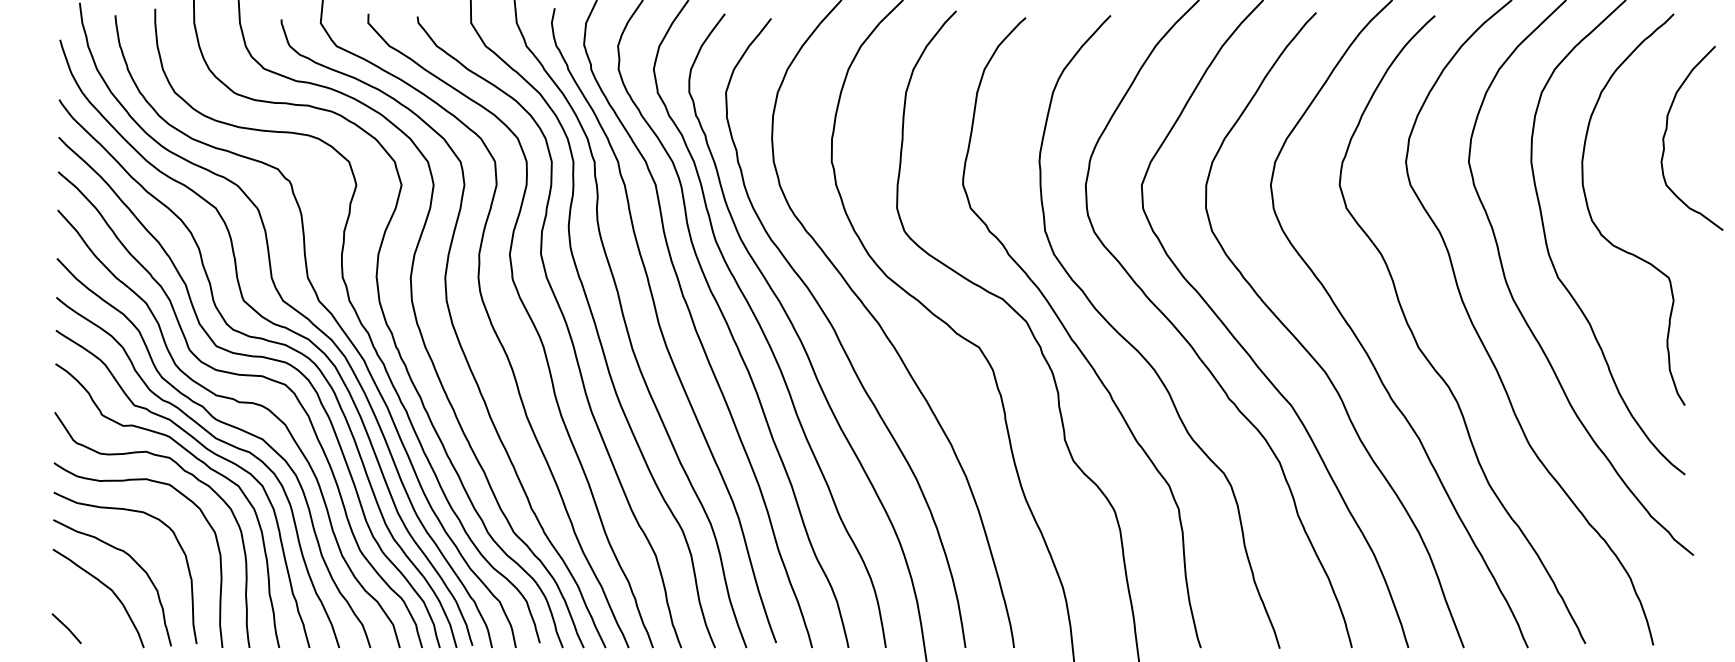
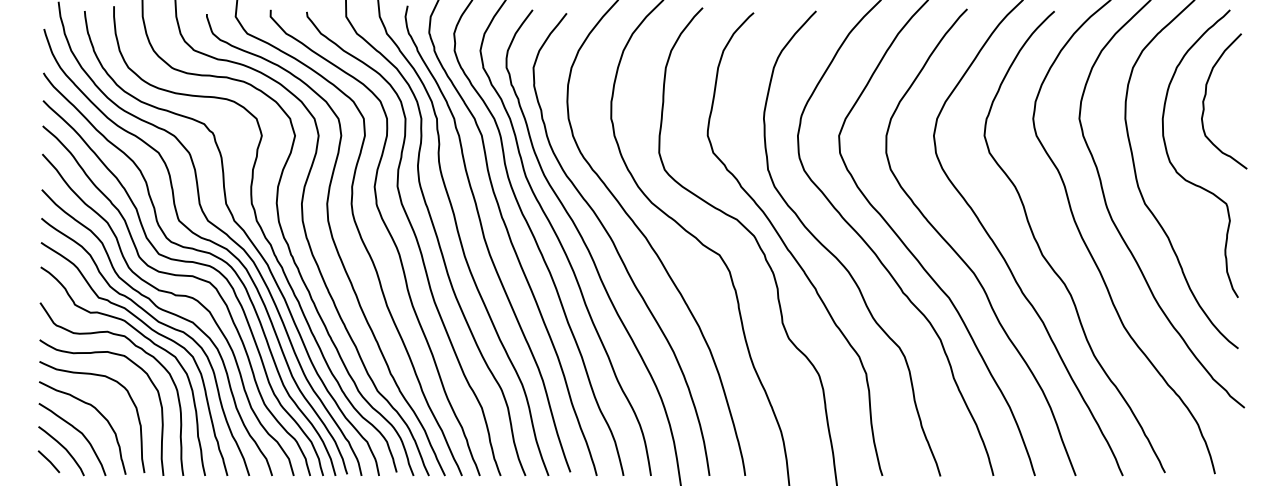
curve: (1667, 129) -> (1206, 94), moved
curve: (86, 610) -> (63, 448), added

